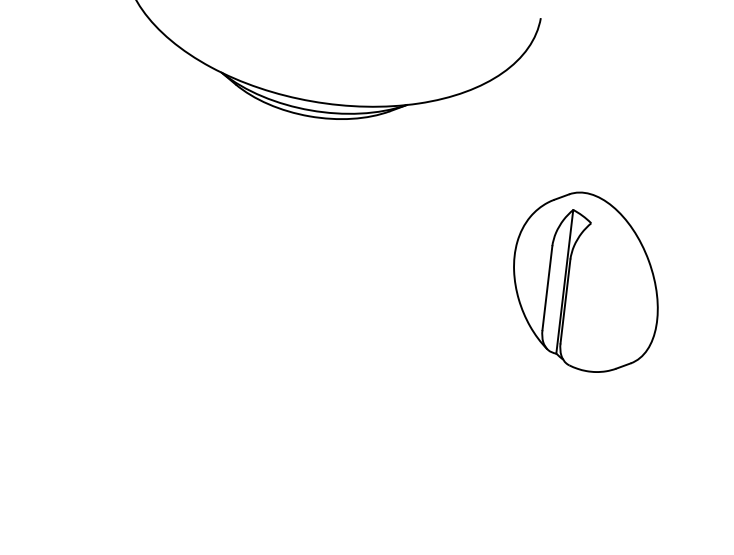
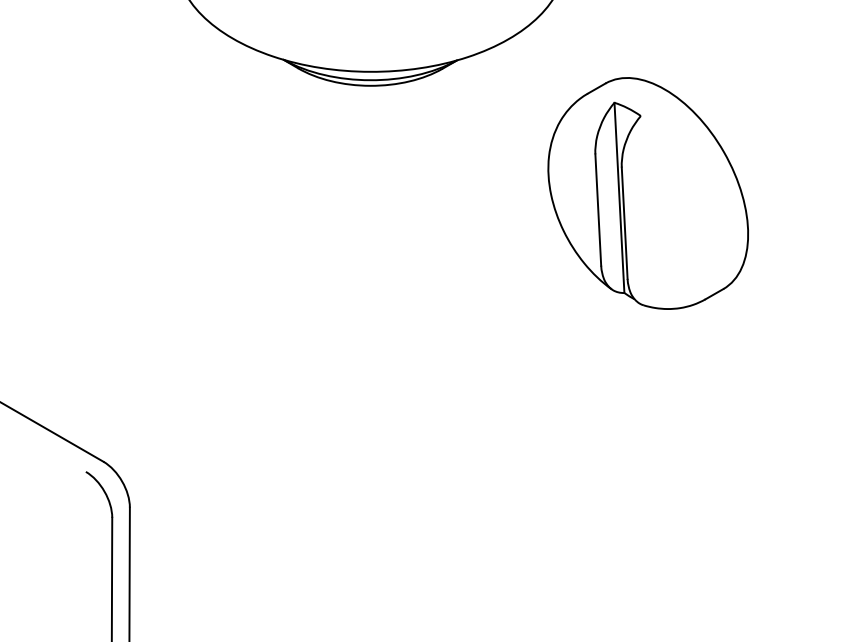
part: (586, 282) -> (647, 193), size x1.43

